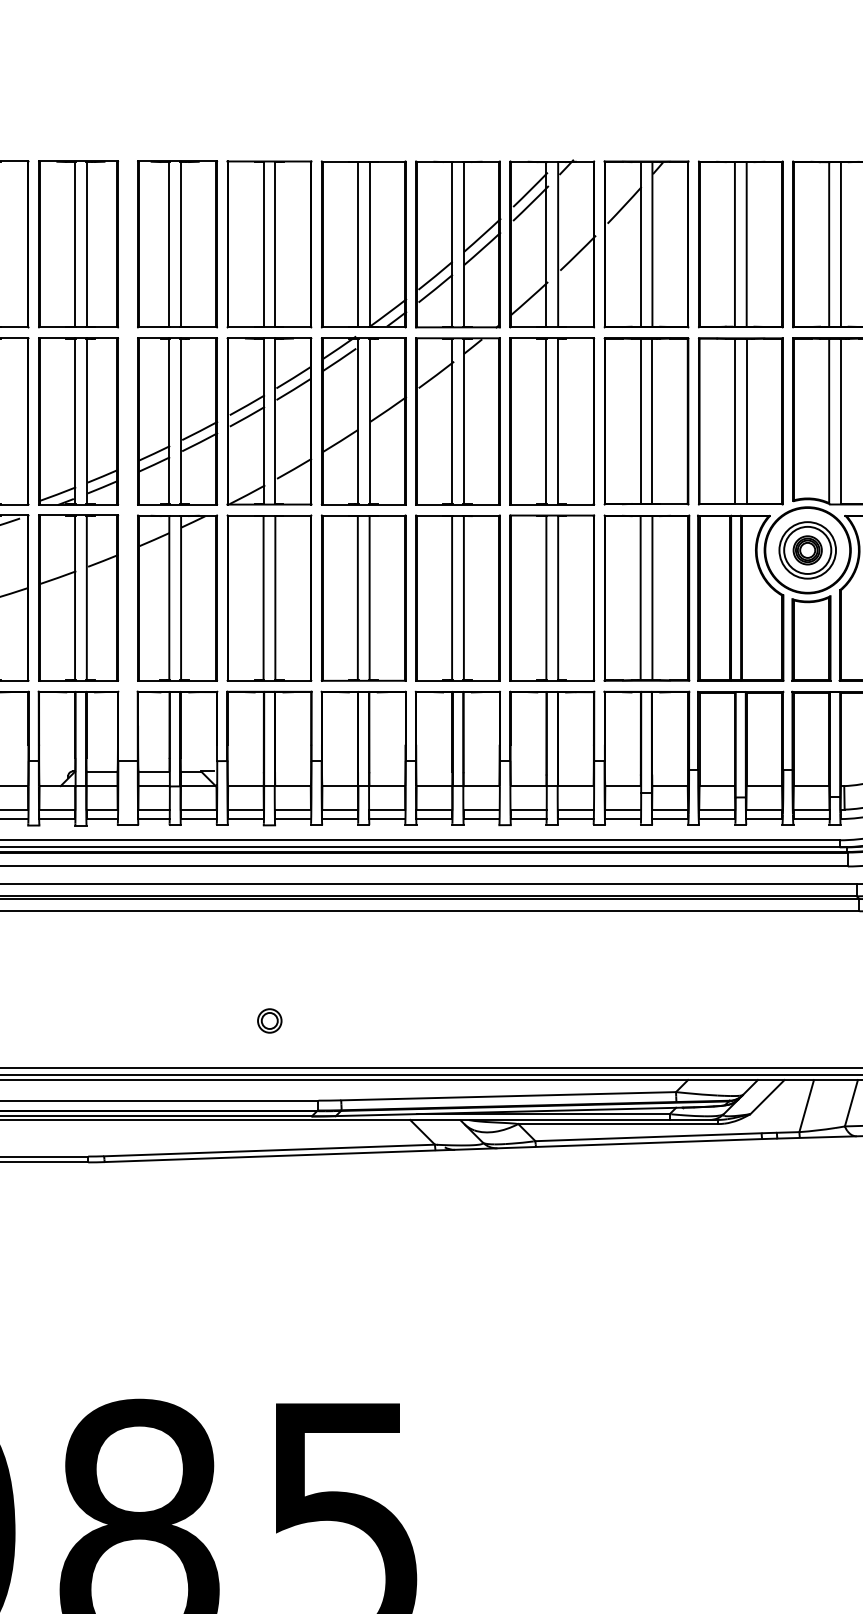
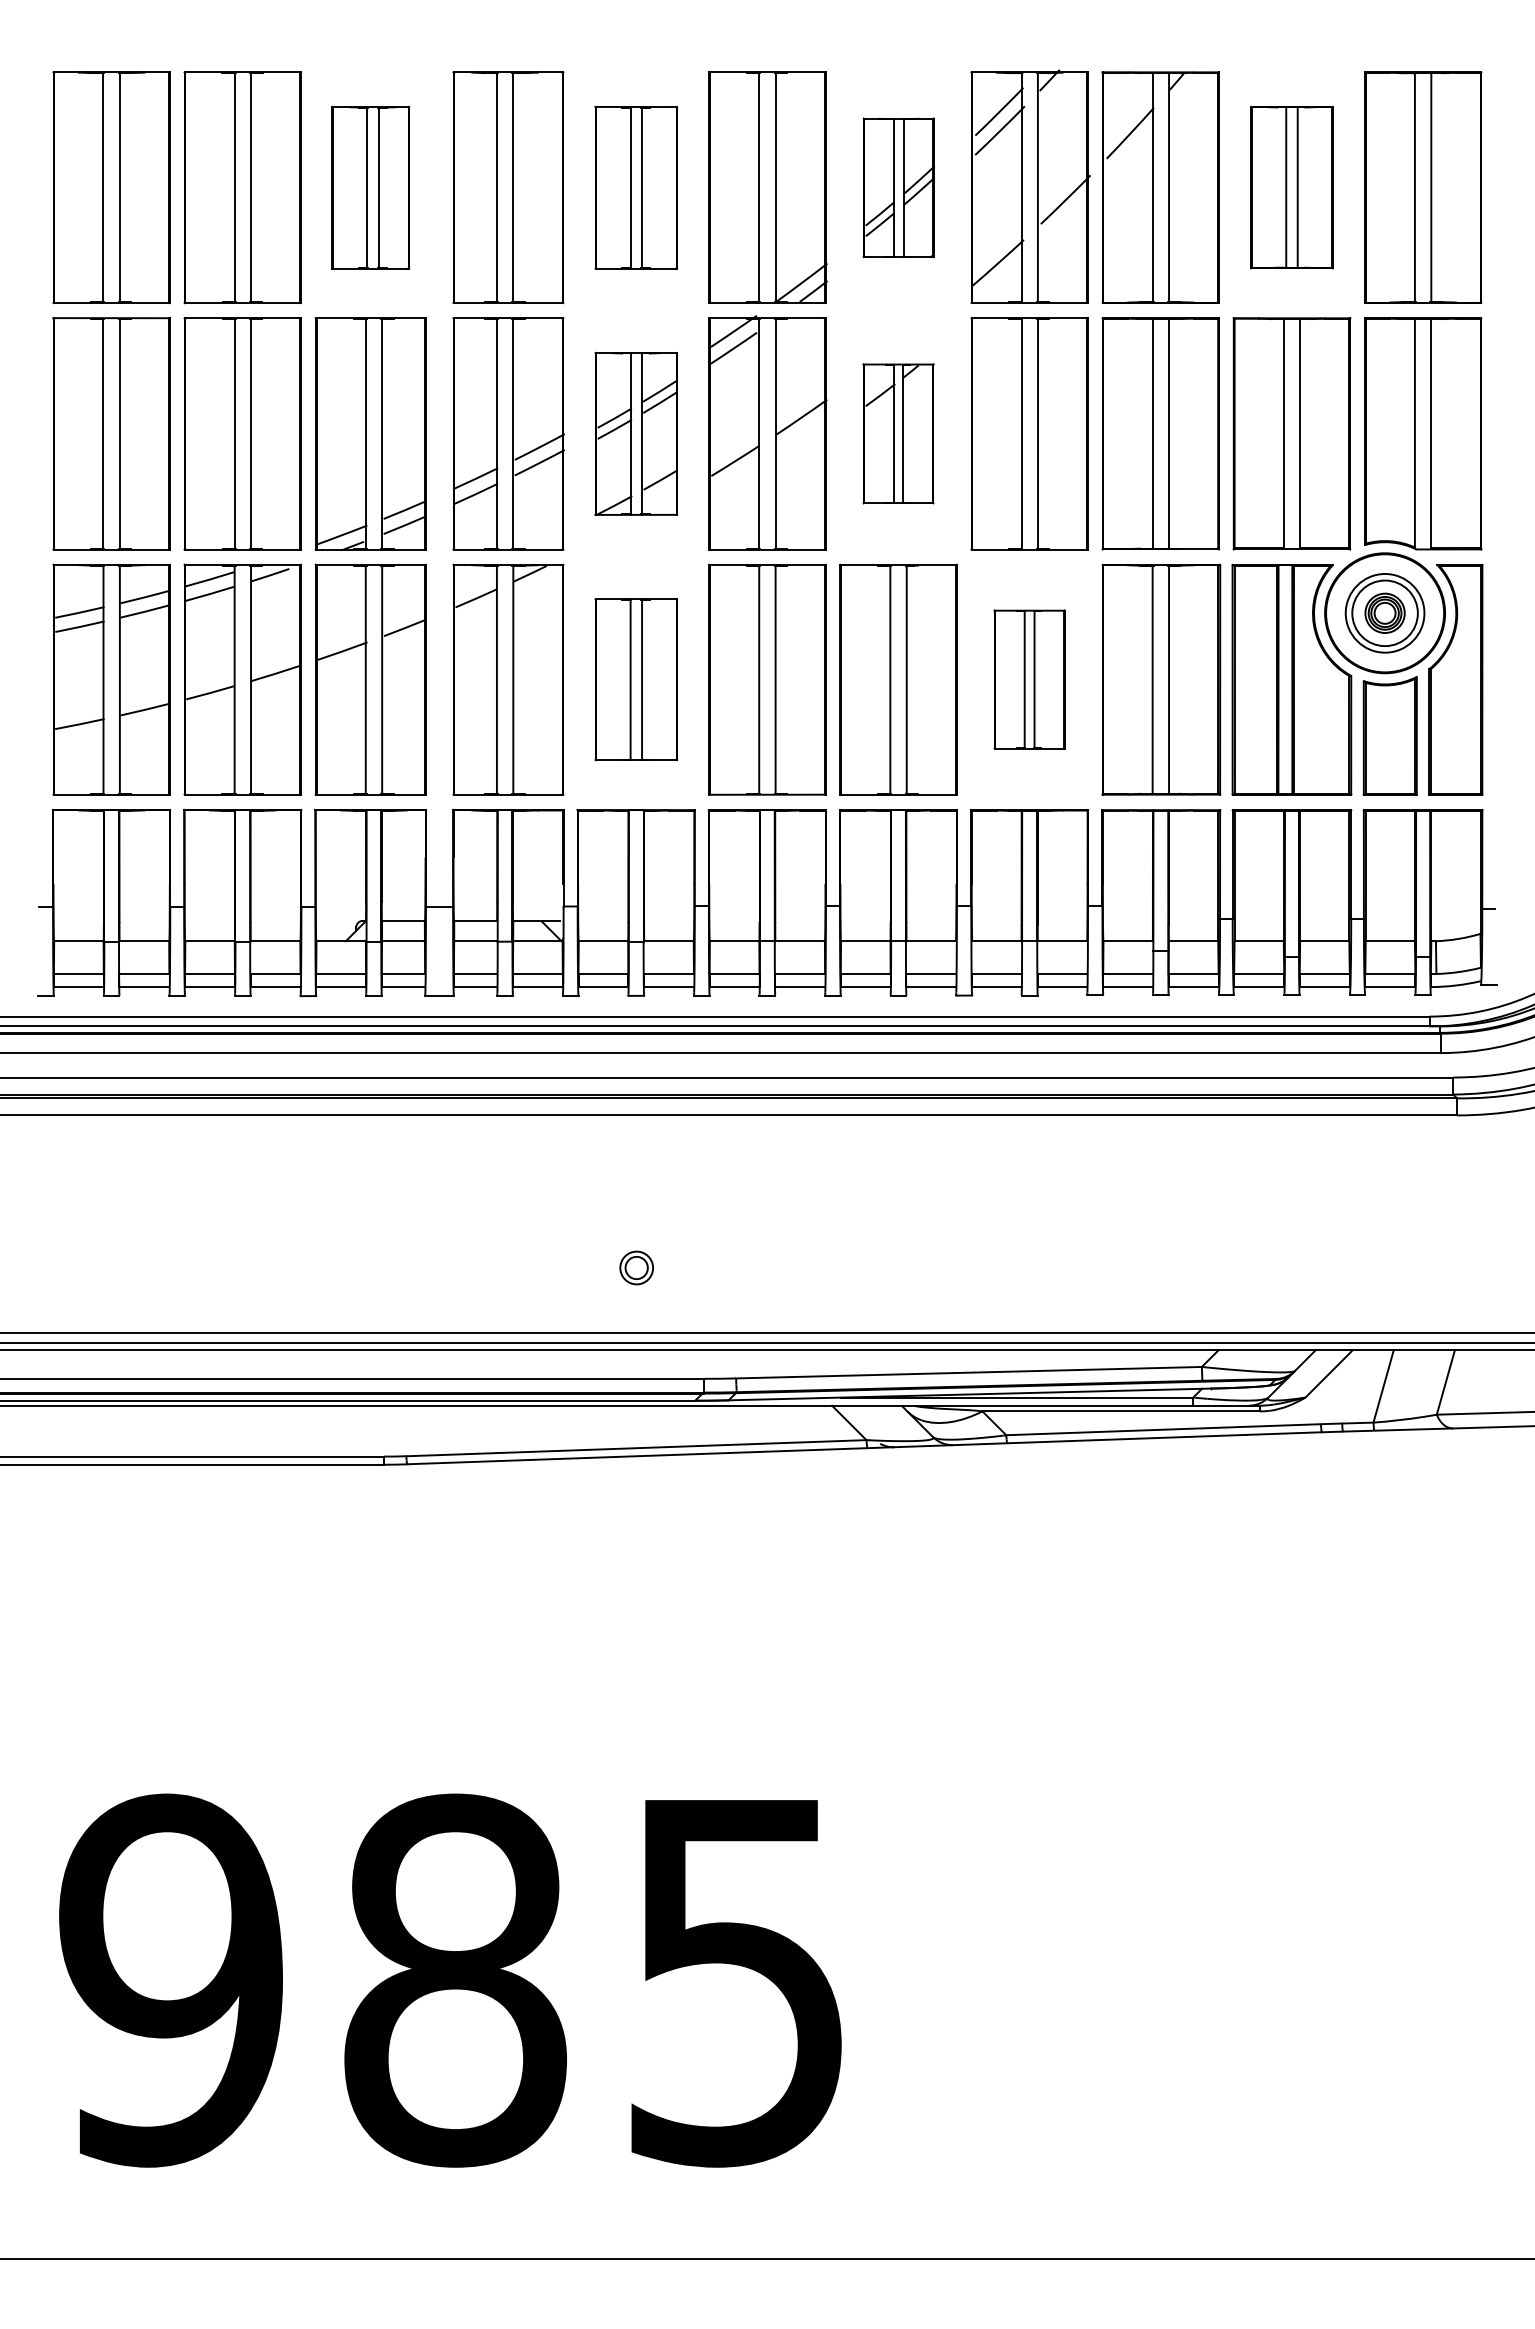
part: (78, 244) -> (370, 187), size x0.7
part: (269, 244) -> (636, 187), size x0.7
part: (457, 244) -> (898, 187), size x0.6
part: (740, 244) -> (1291, 187), size x0.7
part: (269, 421) -> (636, 433), size x0.7
part: (457, 421) -> (898, 433), size x0.6
part: (269, 597) -> (636, 679), size x0.7
part: (552, 597) -> (1029, 679), size x0.6

